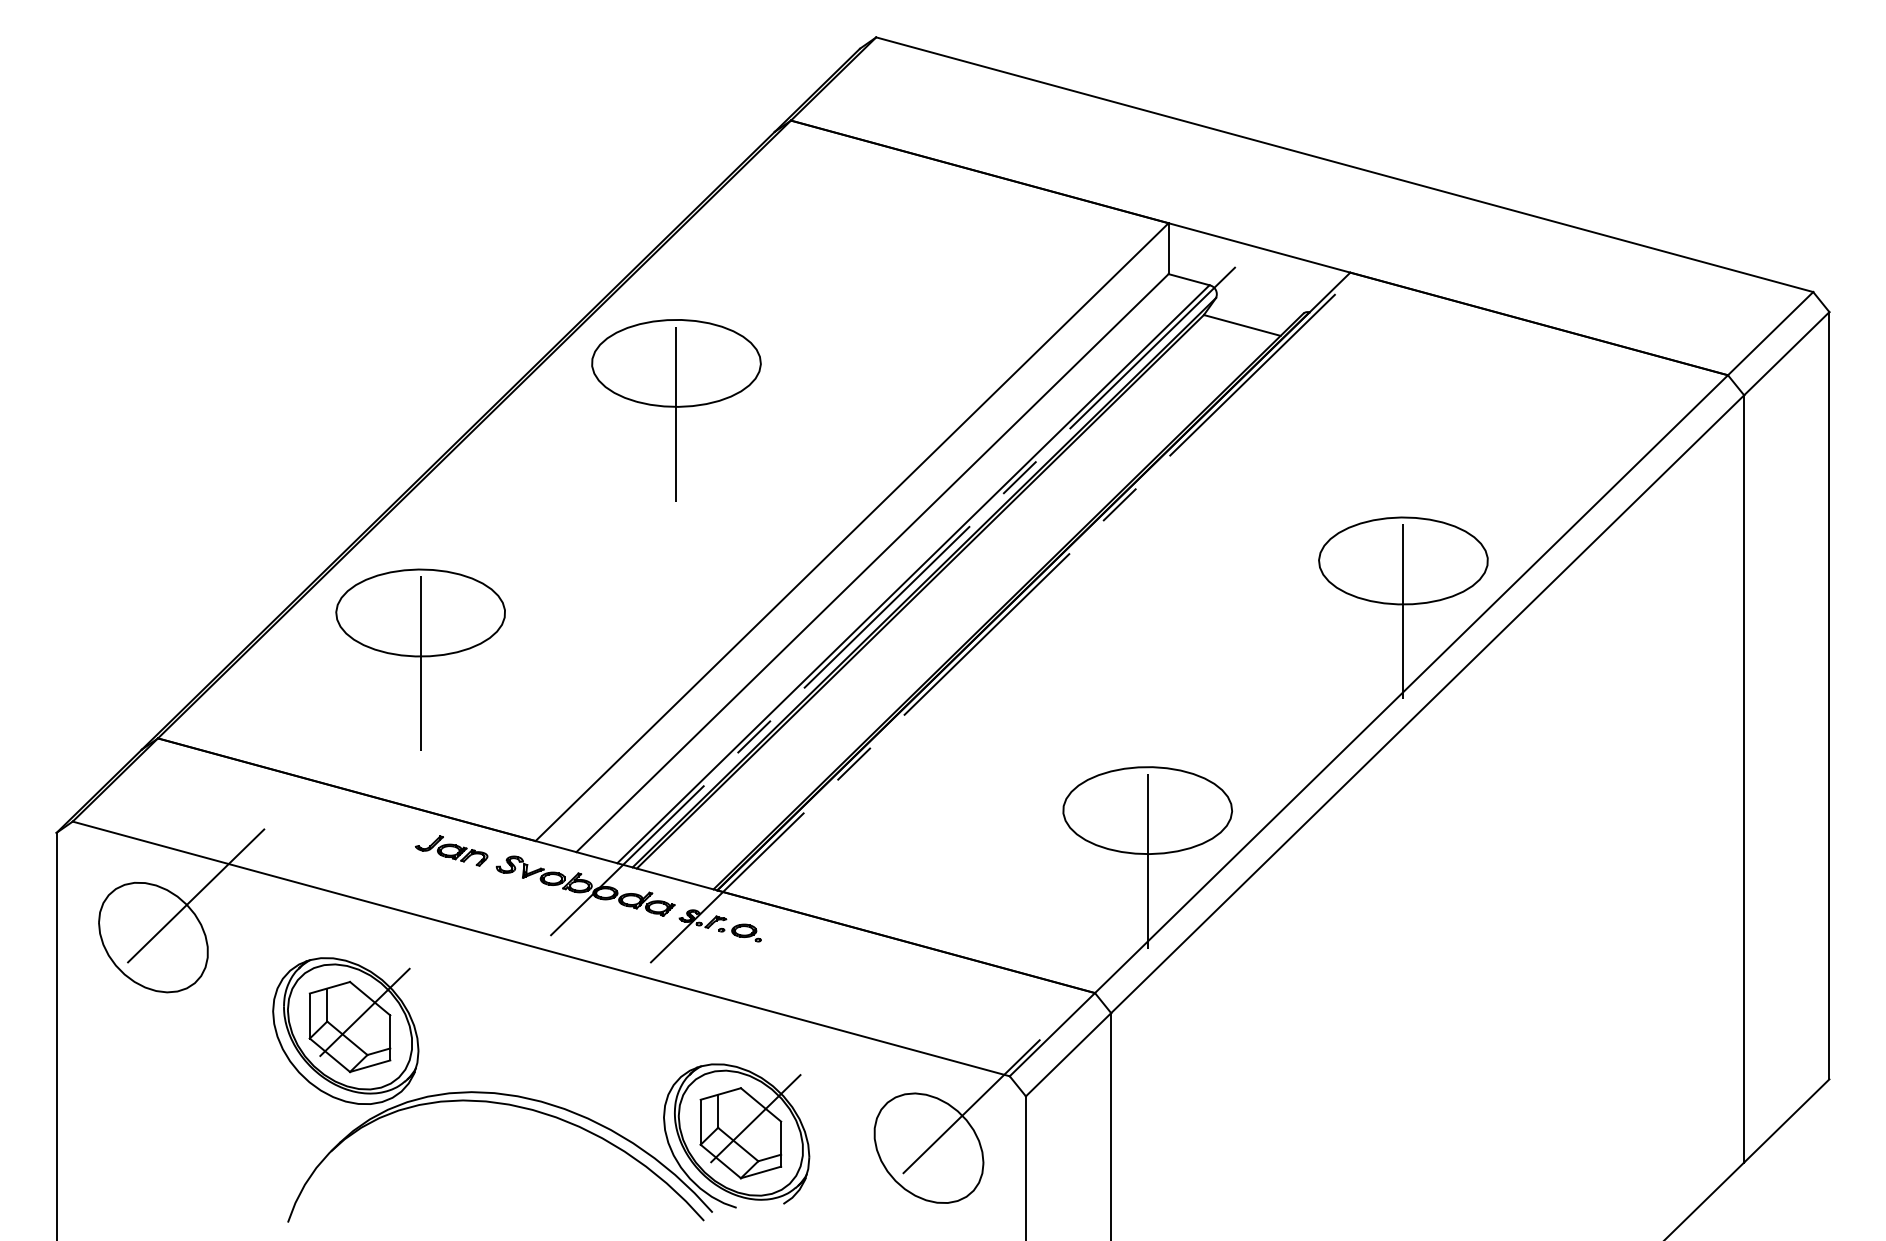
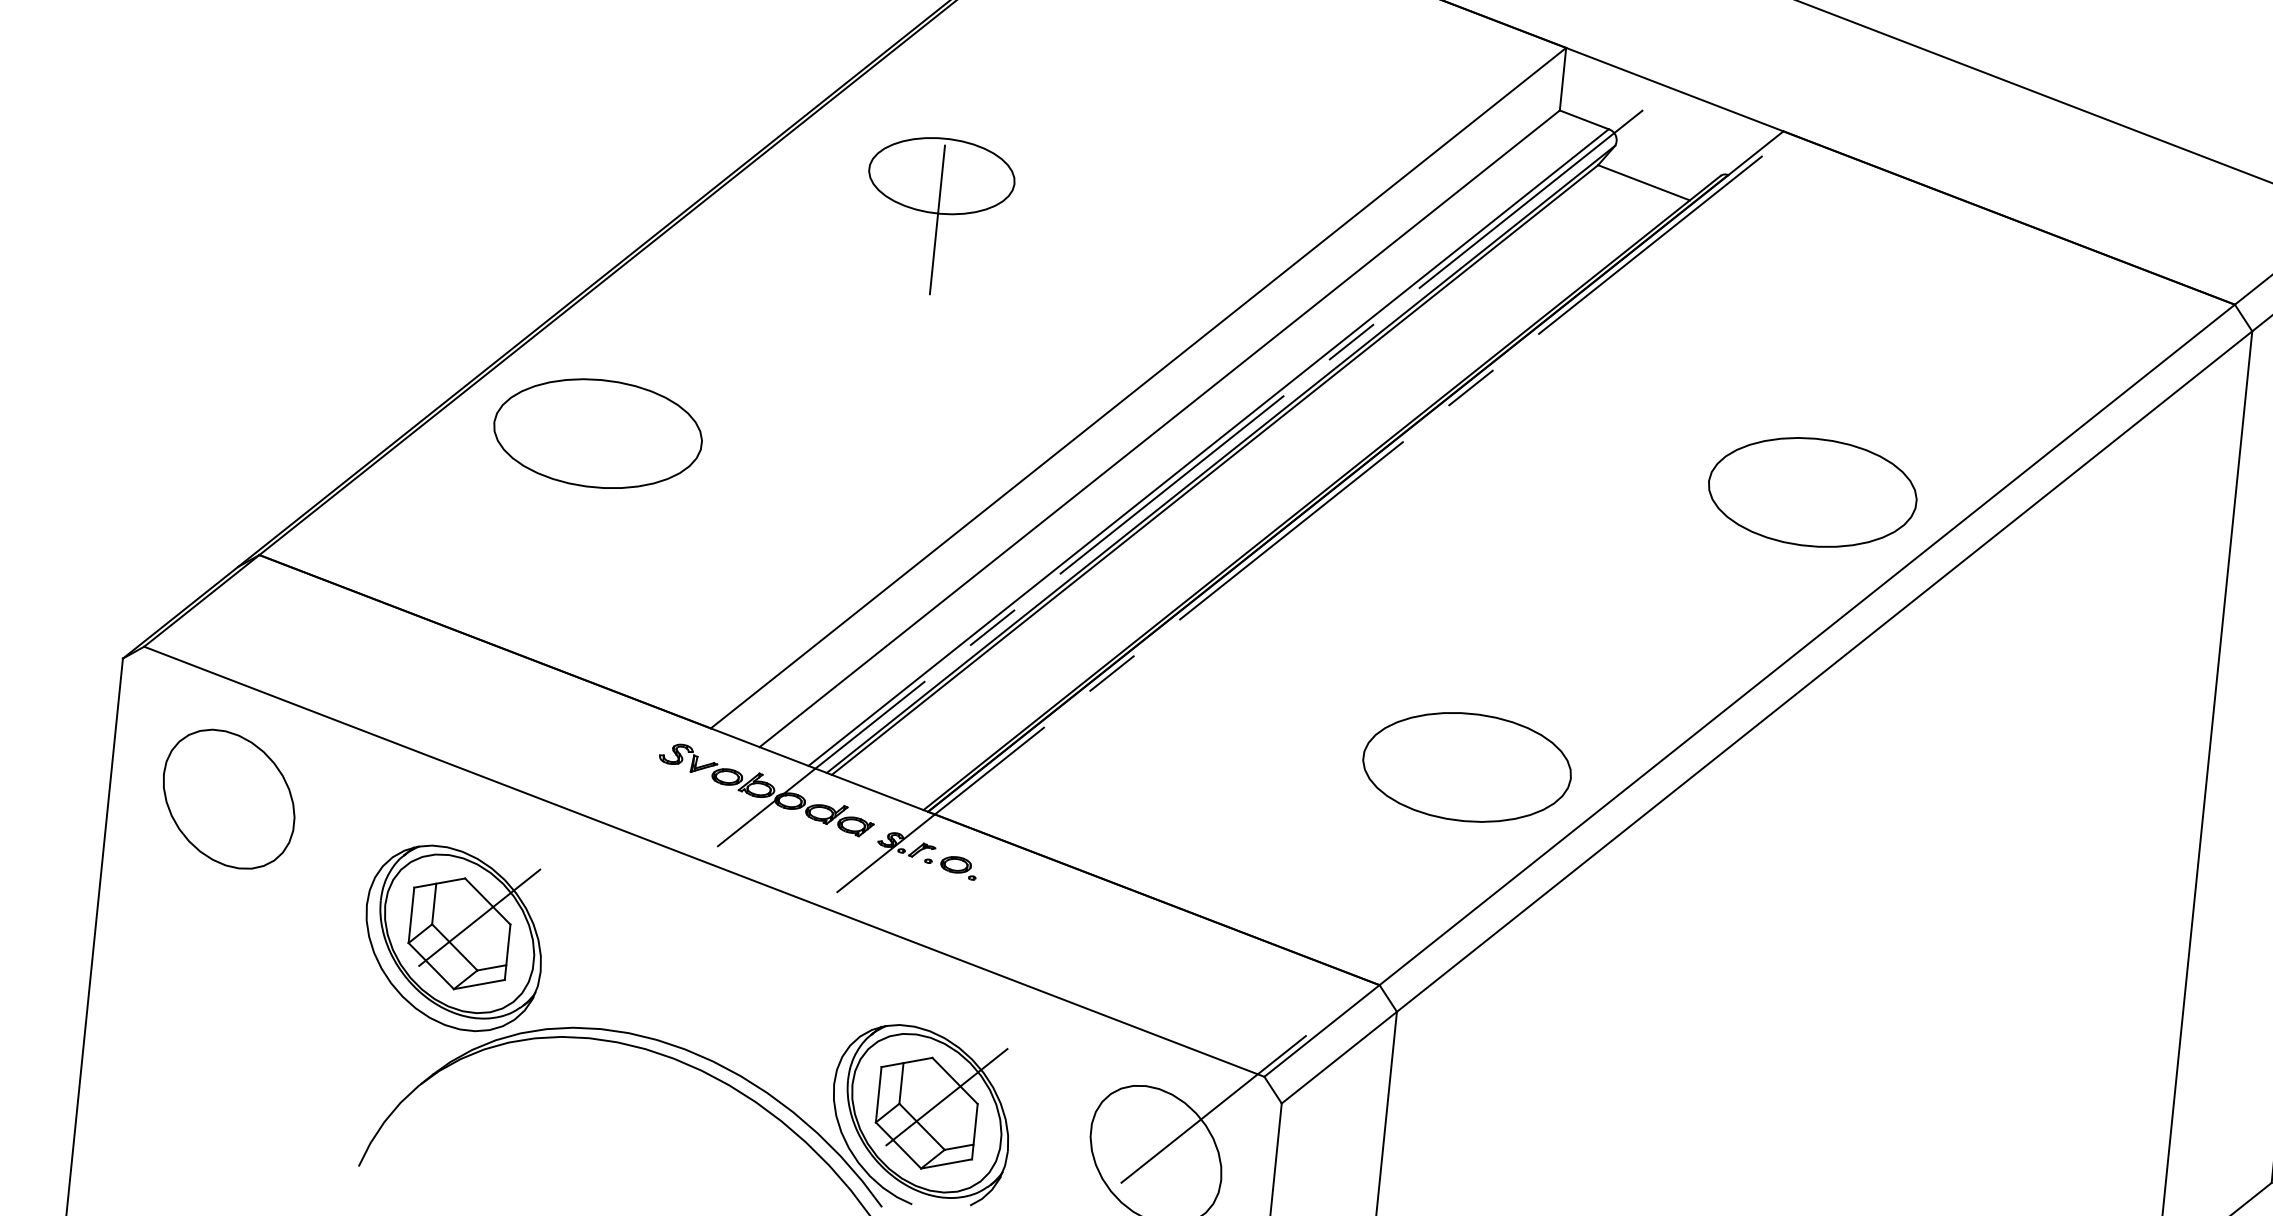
part: (676, 410) -> (937, 216), size x0.7
line: (1403, 611) -> (1806, 554), removed
line: (420, 663) -> (591, 495), removed
part: (451, 850) -> (606, 729), removed
line: (1147, 861) -> (1460, 829), removed
line: (195, 895) -> (285, 752), removed

